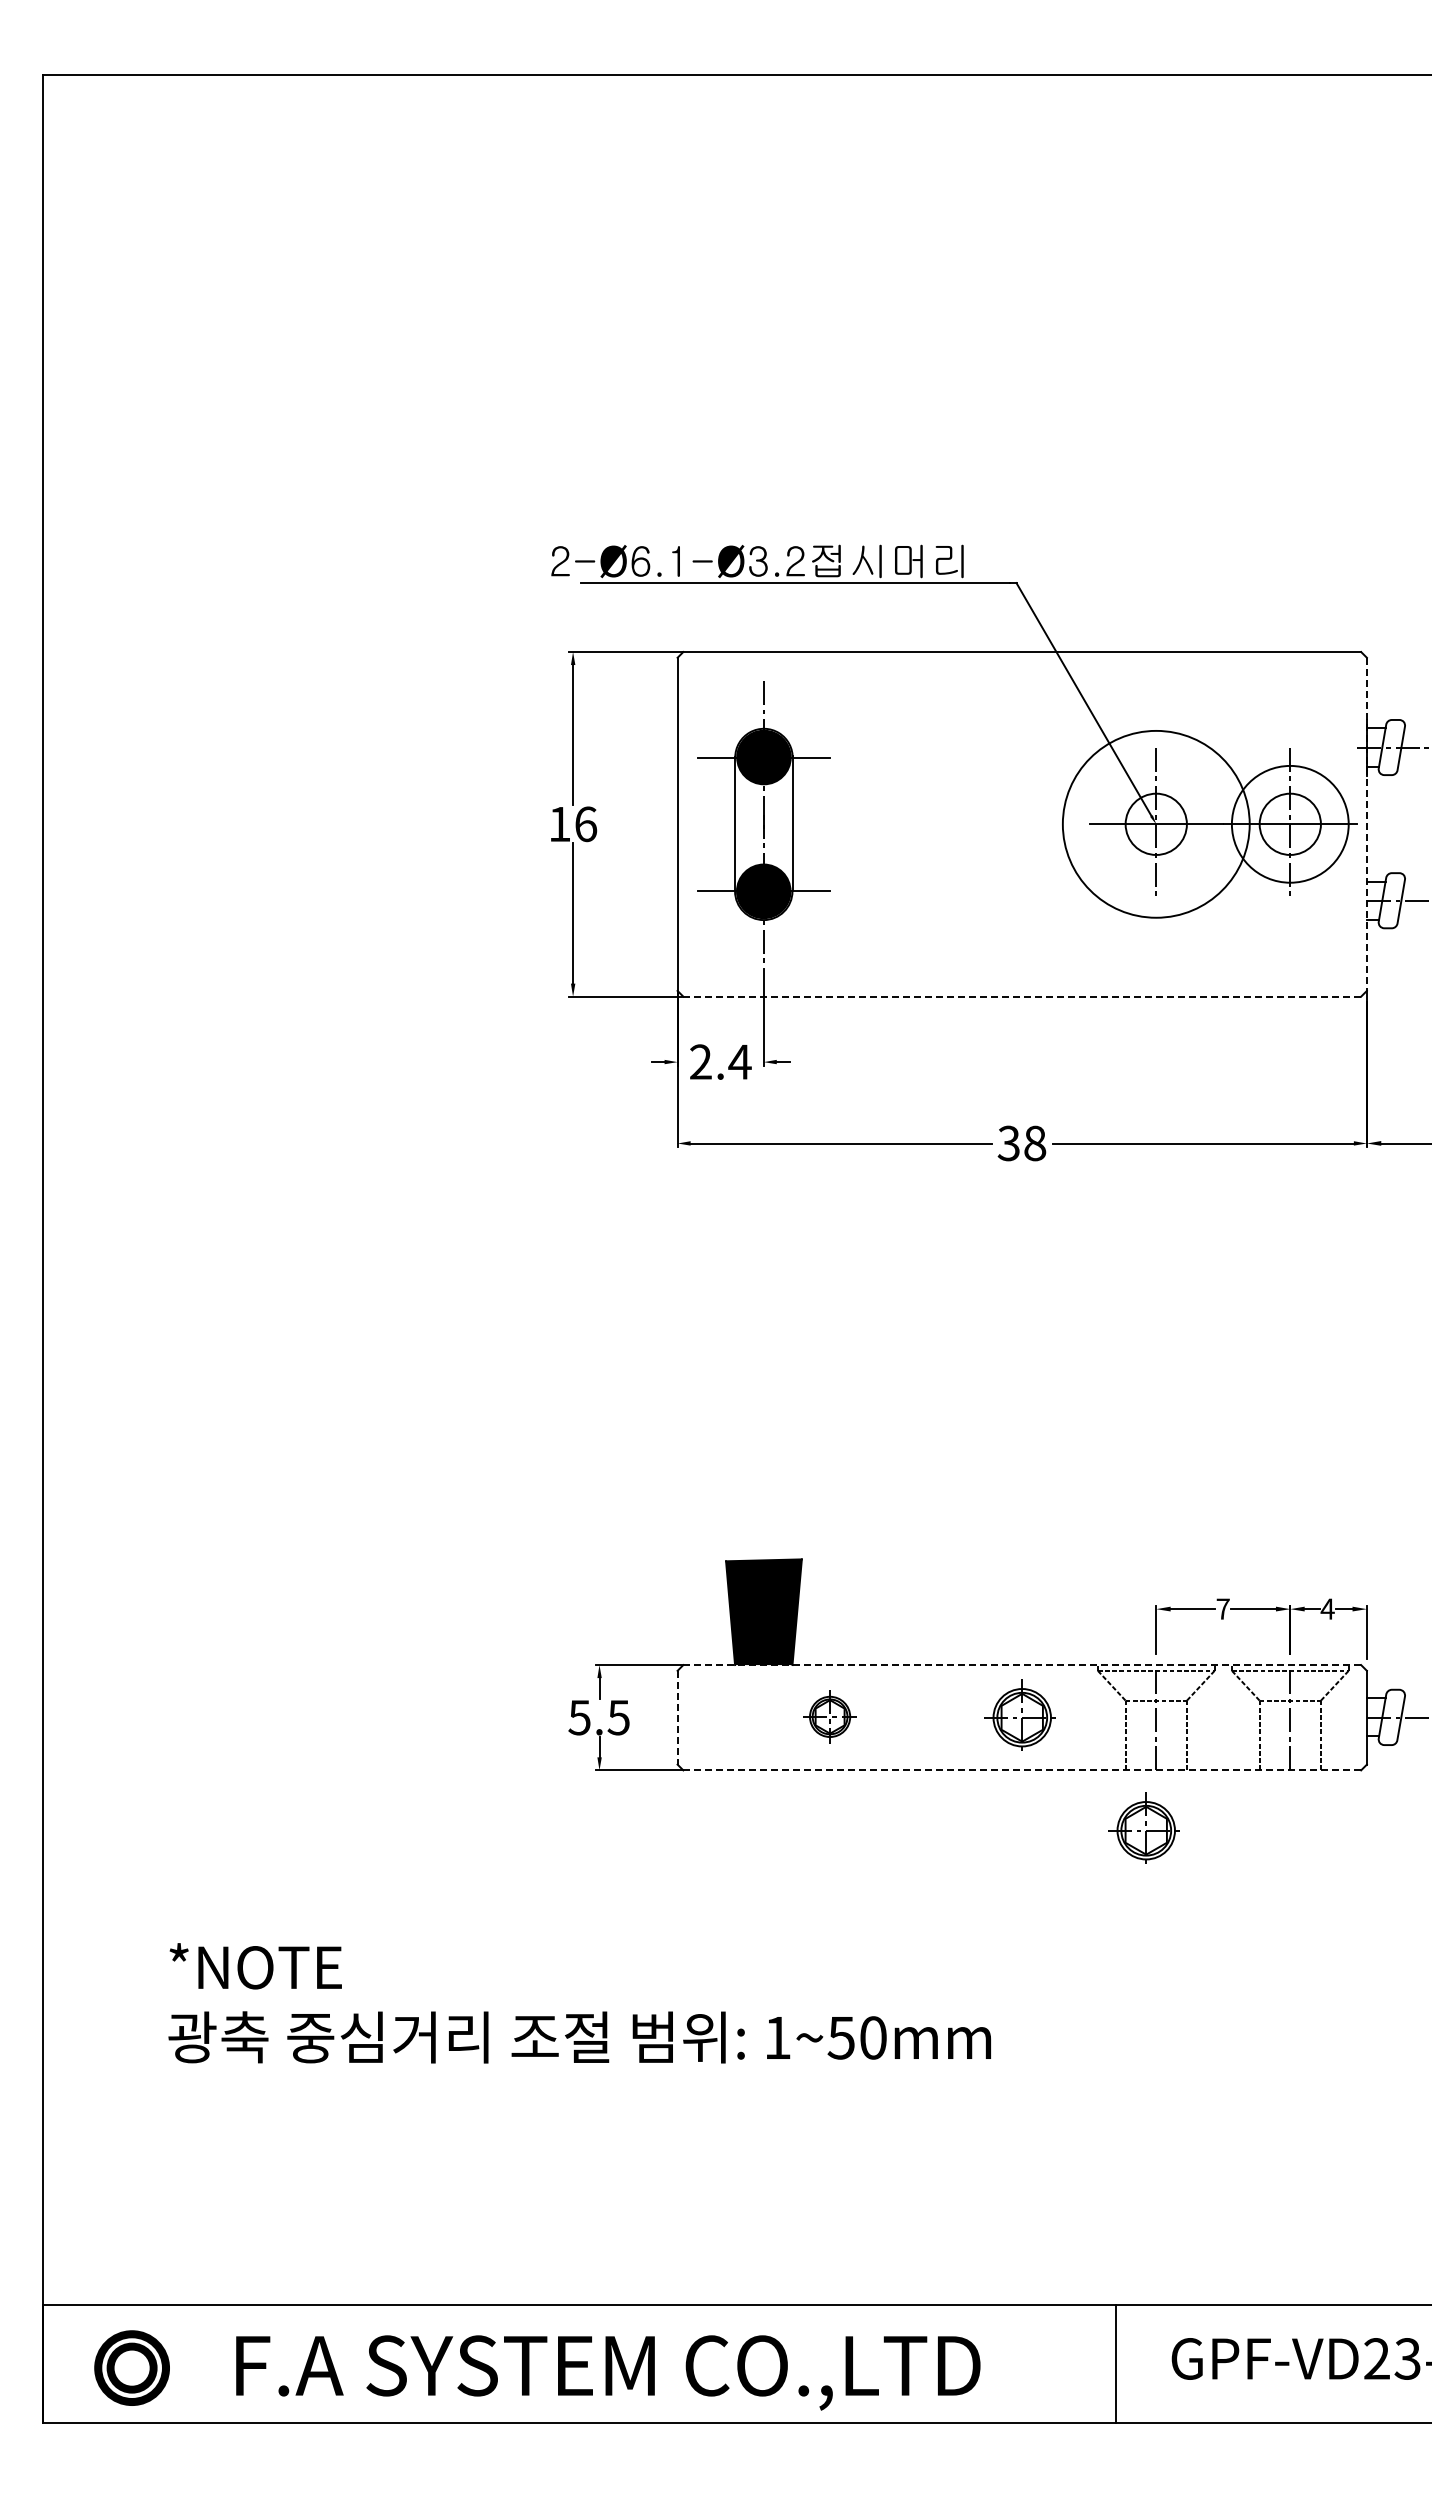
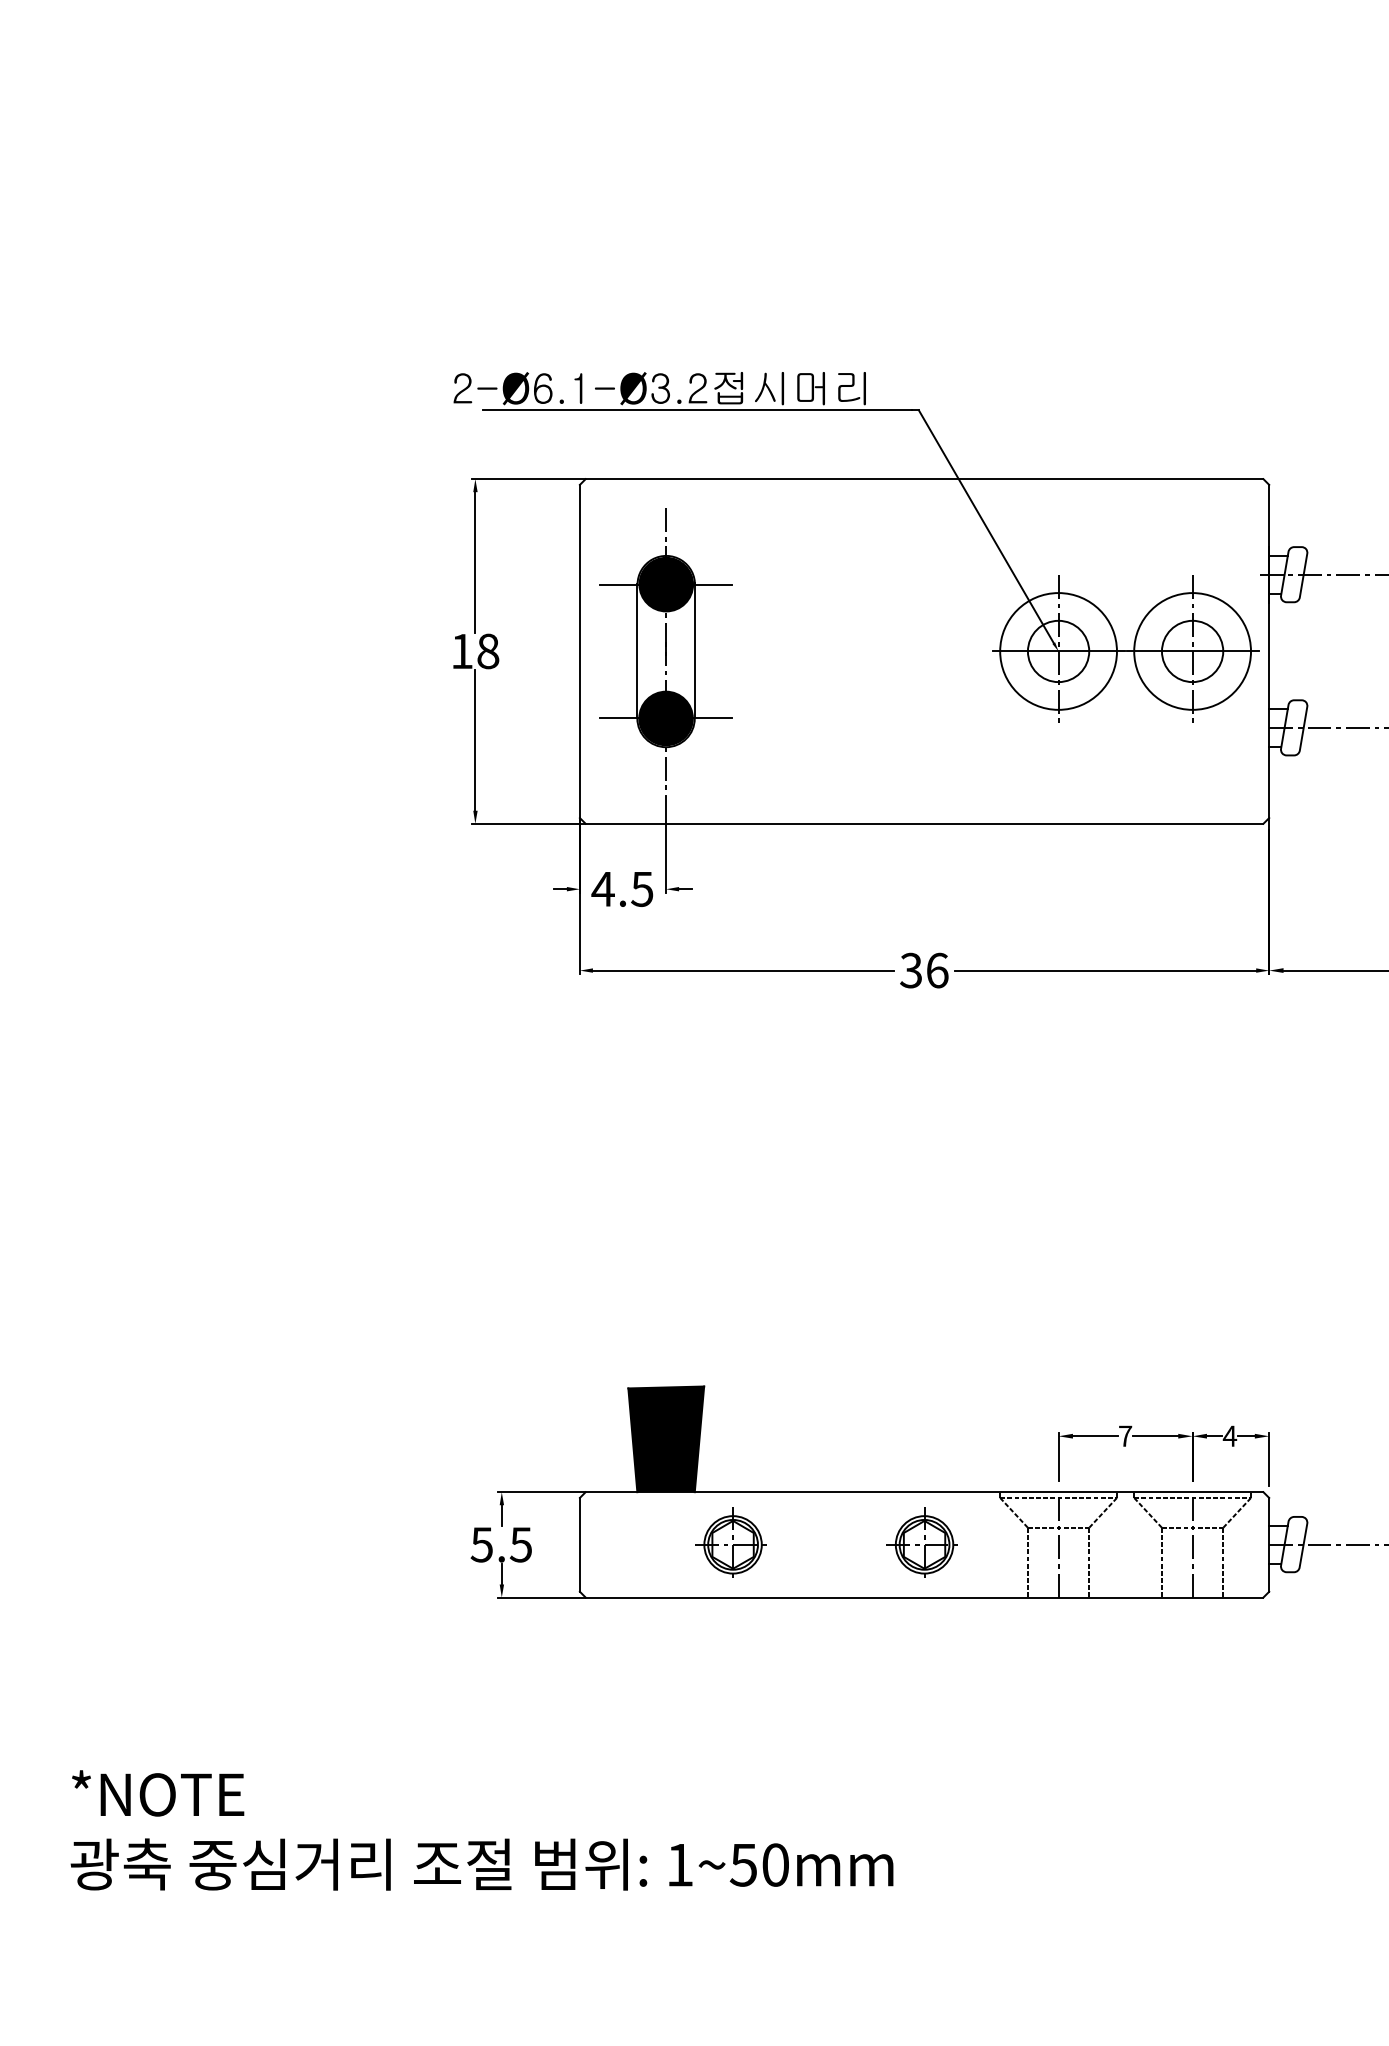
circle: (1155, 823) -> (1057, 650), size x0.62
text: (586, 824) -> (488, 651), 16 -> 18
line: (1366, 824) -> (1268, 651), dashed -> solid
line: (1022, 996) -> (924, 823), dashed -> solid
text: (720, 1061) -> (622, 888), 2.4 -> 4.5
text: (1035, 1143) -> (937, 970), 38 -> 36
line: (1022, 1665) -> (924, 1492), dashed -> solid
part: (828, 1714) -> (730, 1541), size x1.43
line: (677, 1717) -> (579, 1544), dashed -> solid
line: (1022, 1770) -> (924, 1597), dashed -> solid
part: (1143, 1827) -> (1045, 1654), removed

